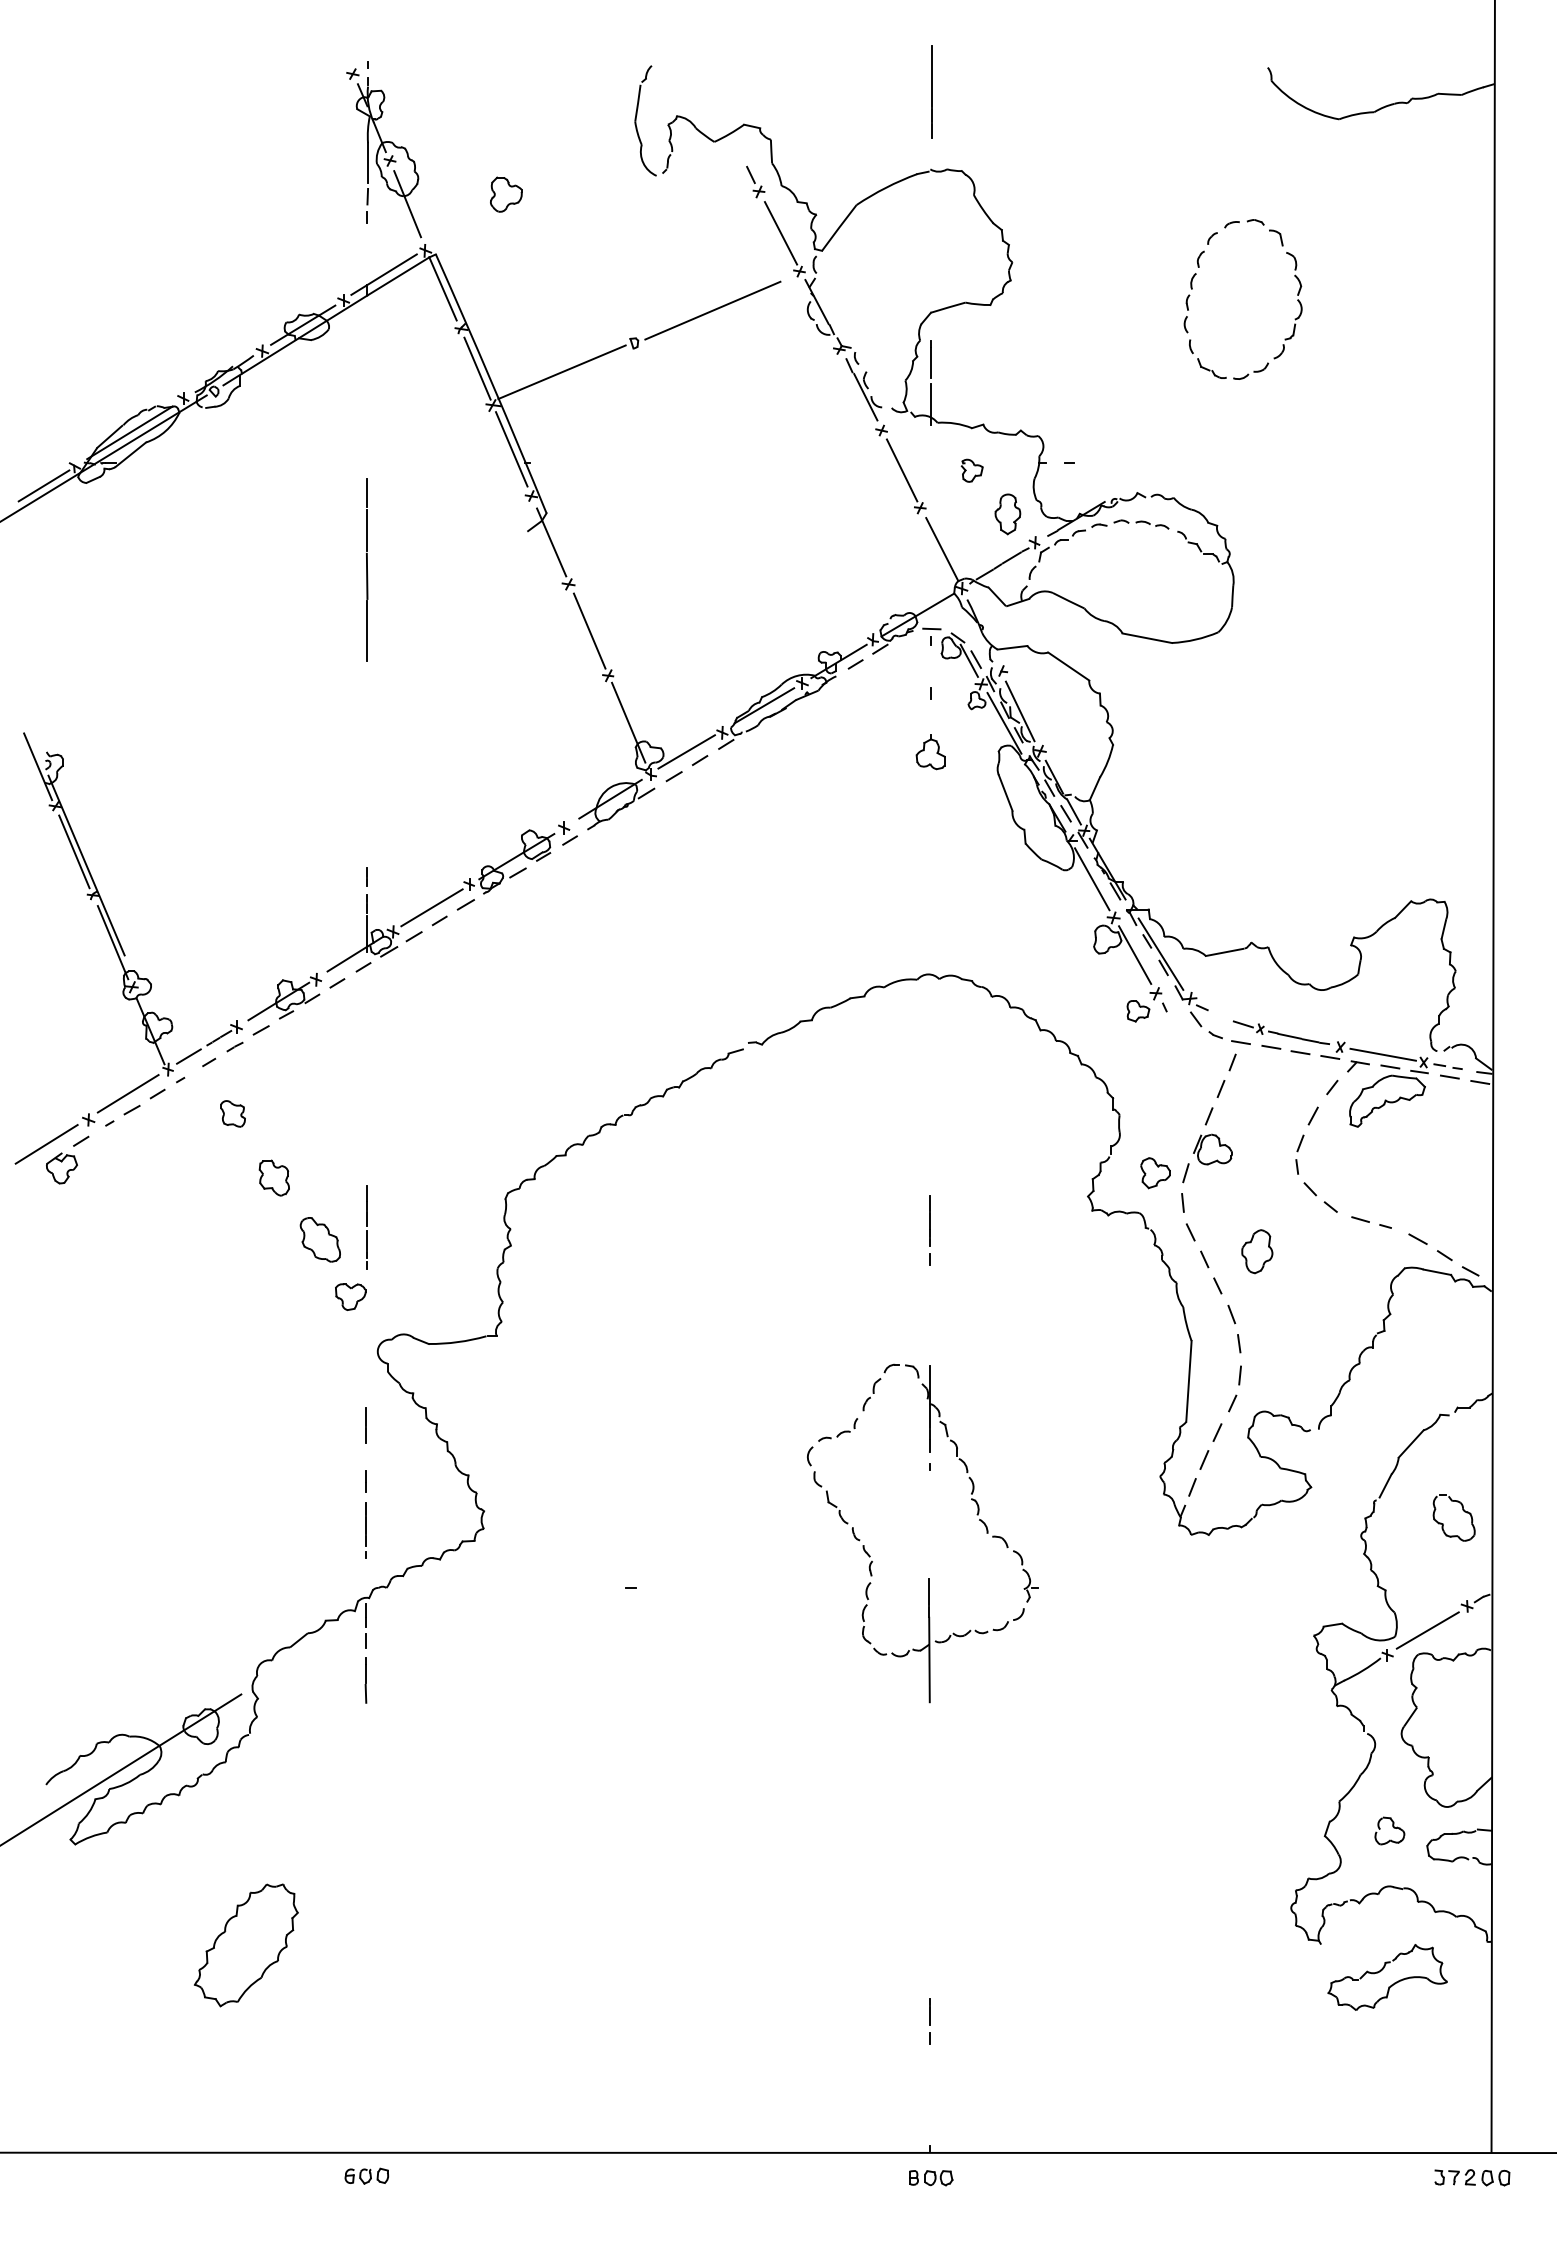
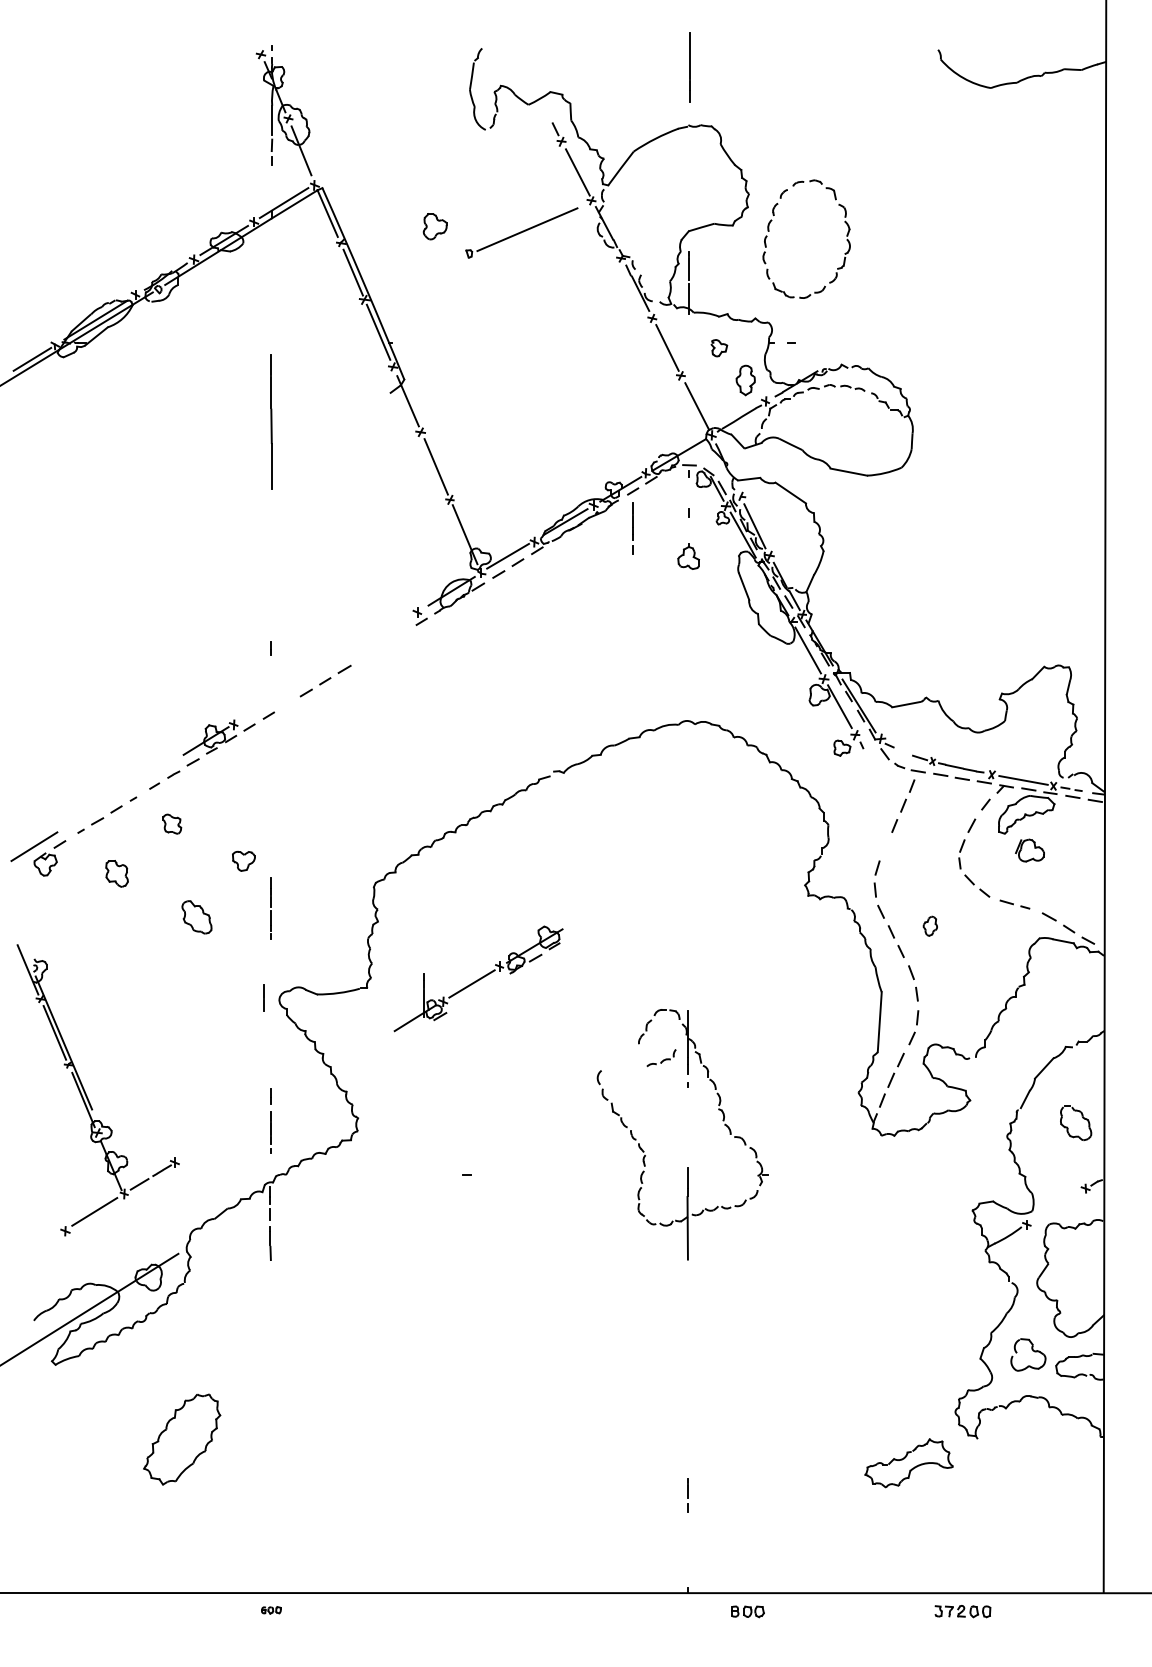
part: (506, 194) -> (435, 226), moved
part: (1192, 289) -> (769, 231), moved
line: (561, 372) -> (415, 275), removed
part: (440, 900) -> (478, 978), moved
part: (118, 937) -> (87, 1096), moved
part: (1212, 1149) -> (1029, 850), moved
part: (1155, 1173) -> (855, 868), removed
part: (273, 1177) -> (116, 873), moved
line: (929, 1230) -> (632, 528), moved
part: (319, 1239) -> (196, 917), moved
part: (1257, 1251) -> (930, 926), size x0.6
part: (350, 1296) -> (243, 860), moved
line: (365, 1425) -> (263, 997), moved
part: (838, 1429) -> (661, 1057), moved
line: (1427, 1630) -> (1056, 1206), removed
part: (1389, 1830) -> (1028, 1354), size x1.6
part: (1391, 1984) -> (912, 1468), moved
part: (366, 2175) -> (271, 1609), size x0.6
part: (1472, 2177) -> (963, 1611), moved
part: (931, 2178) -> (748, 1612), moved

